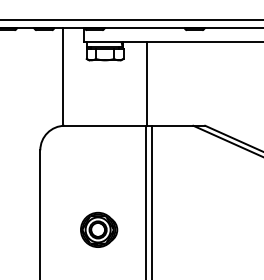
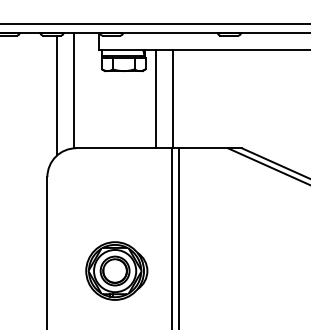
line: (48, 80) -> (57, 94), added
line: (132, 83) -> (156, 98), added
part: (98, 229) -> (115, 270), size x1.43

